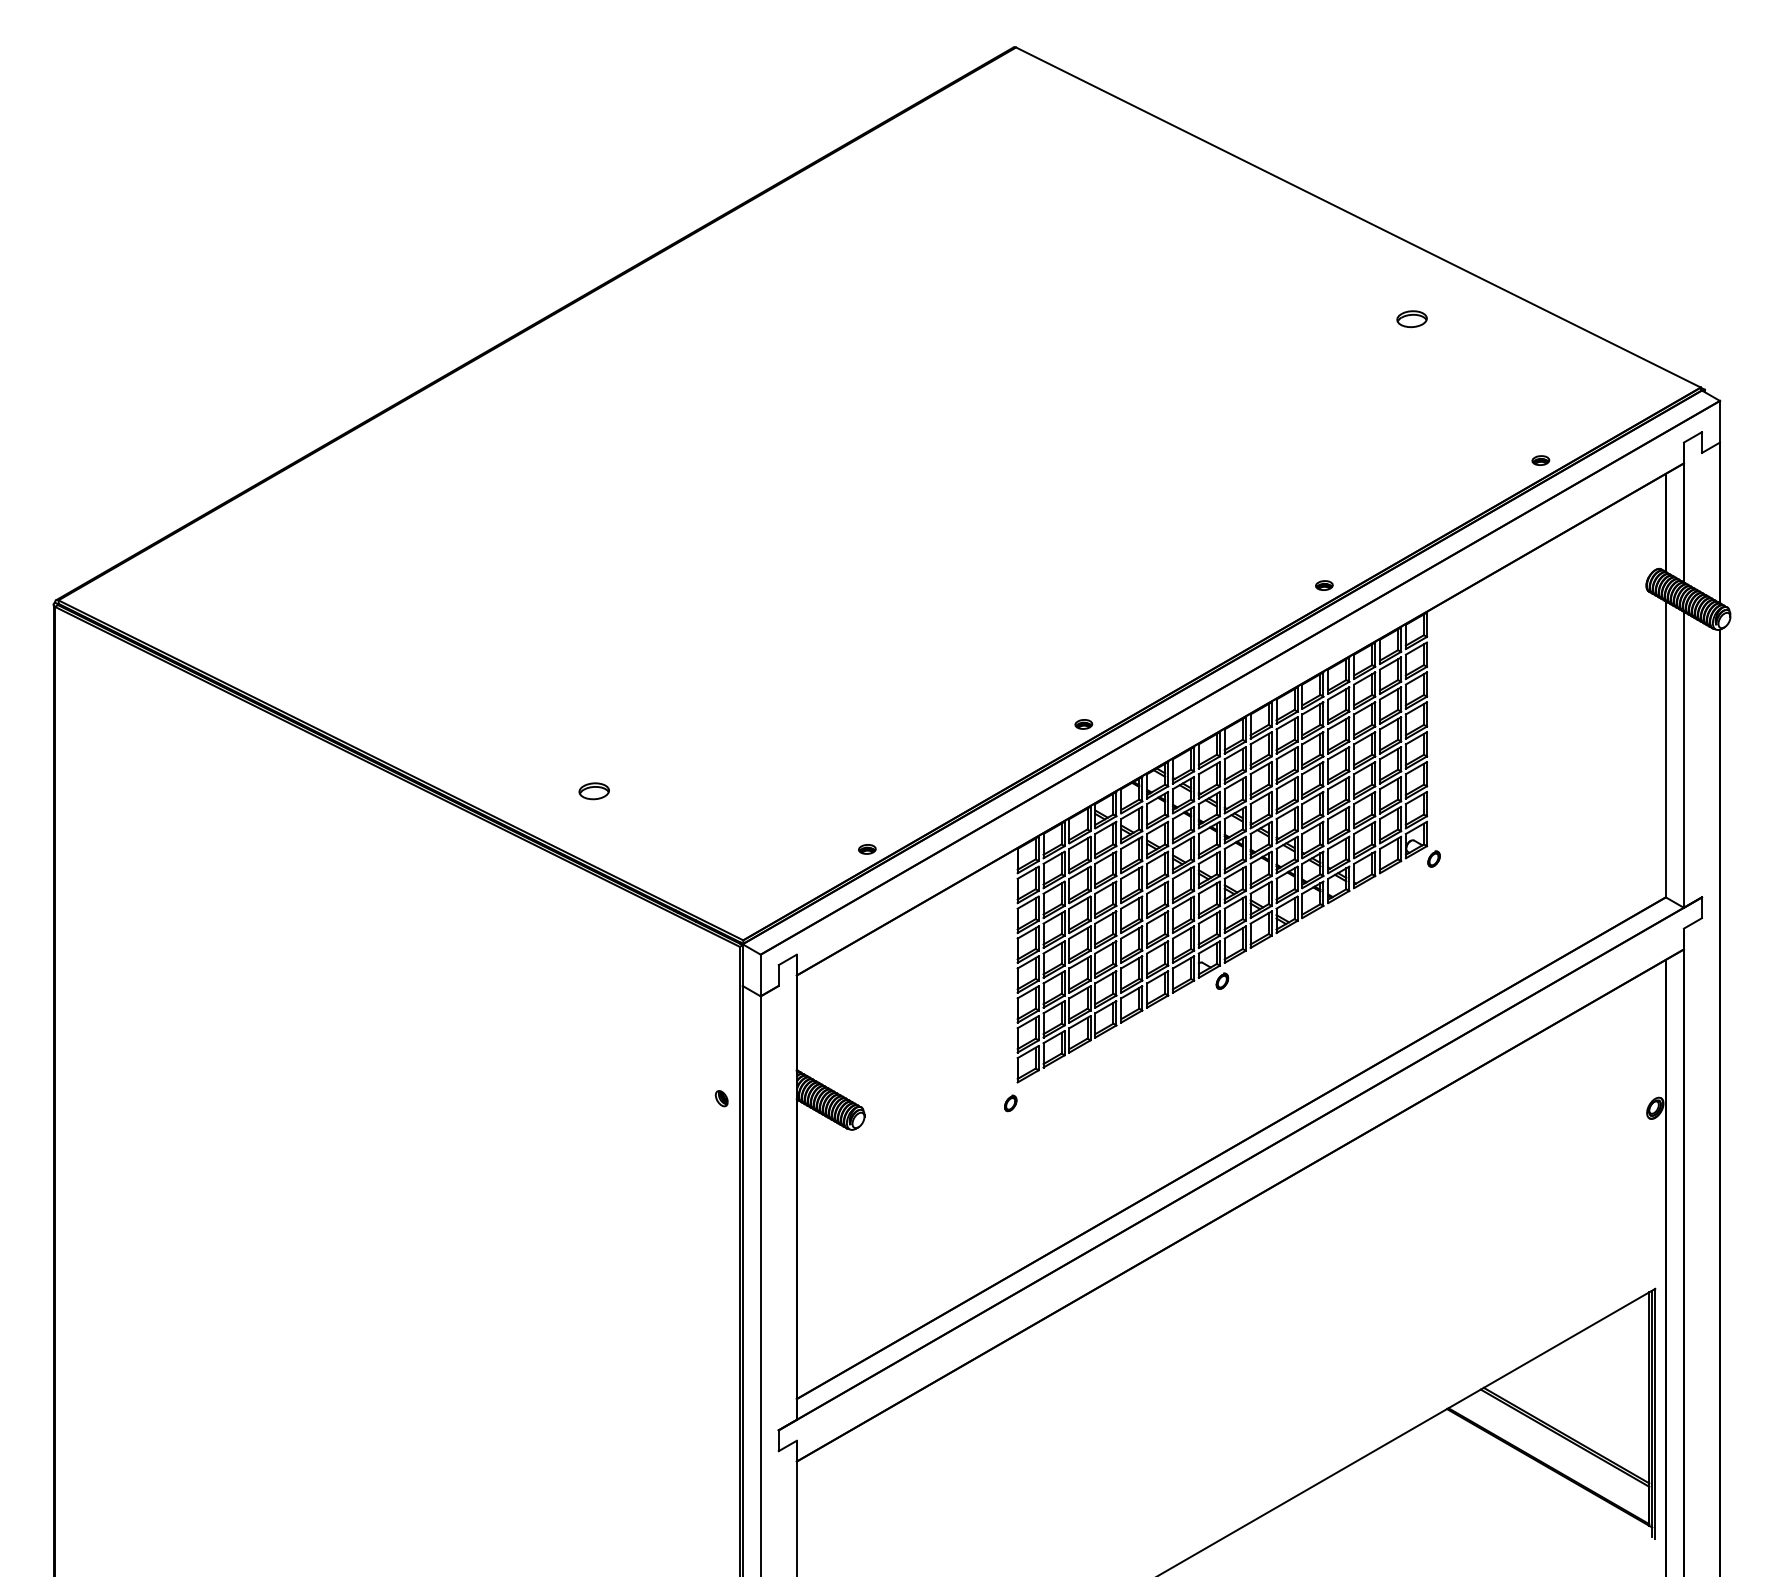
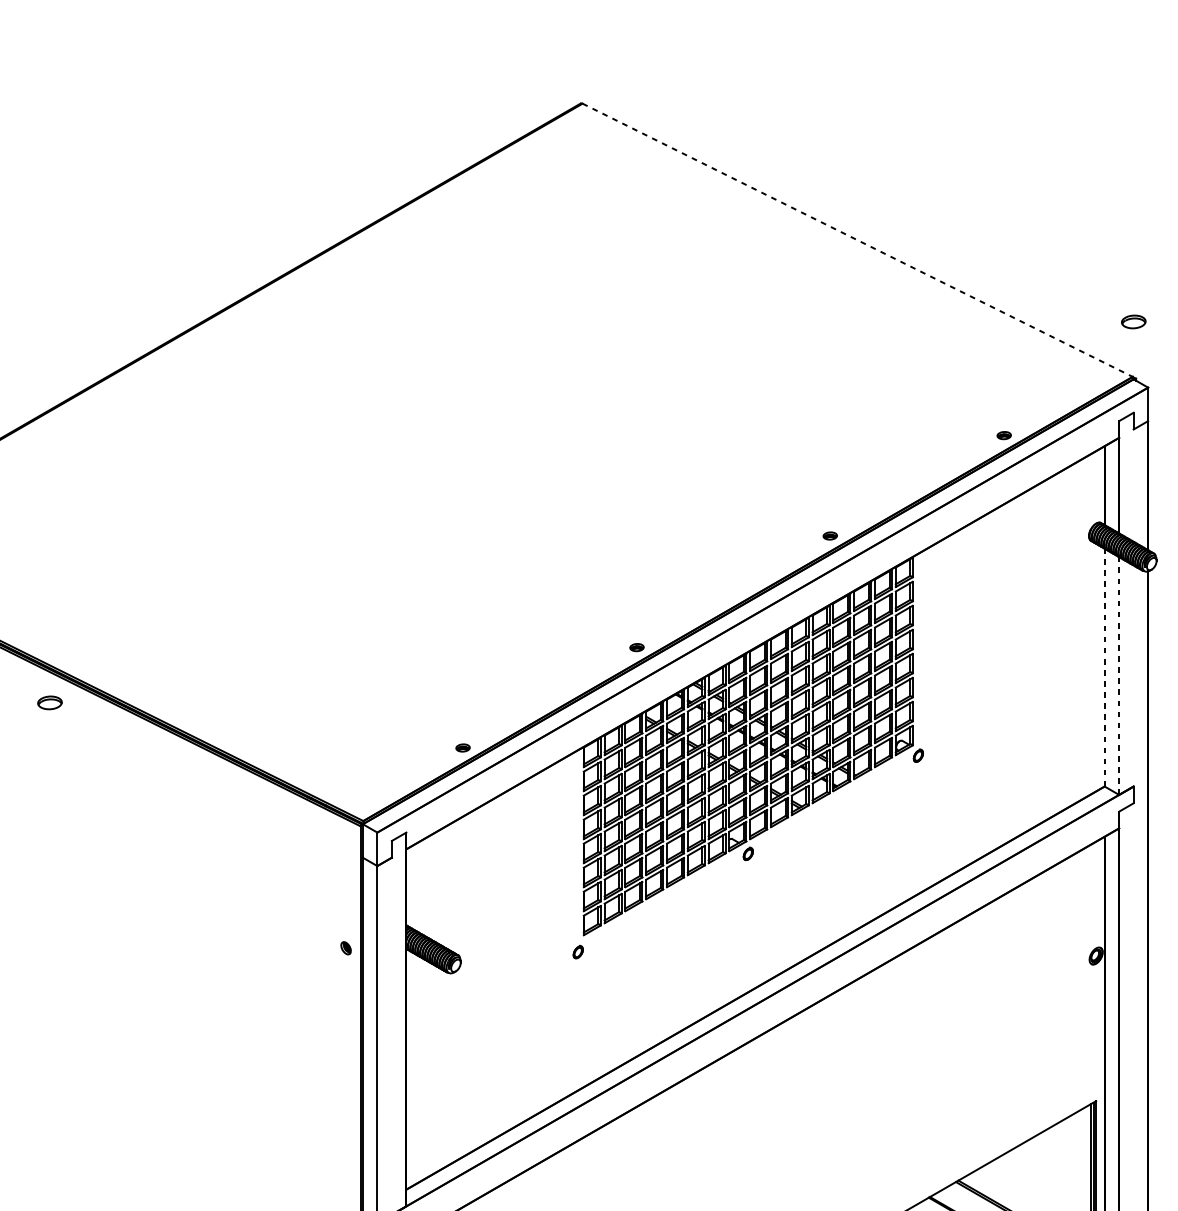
line: (1358, 217) -> (857, 240), solid -> dashed
part: (1411, 319) -> (1133, 322), moved
line: (1665, 748) -> (1104, 666), solid -> dashed
line: (1683, 759) -> (1118, 675), solid -> dashed
part: (593, 791) -> (49, 703), moved

